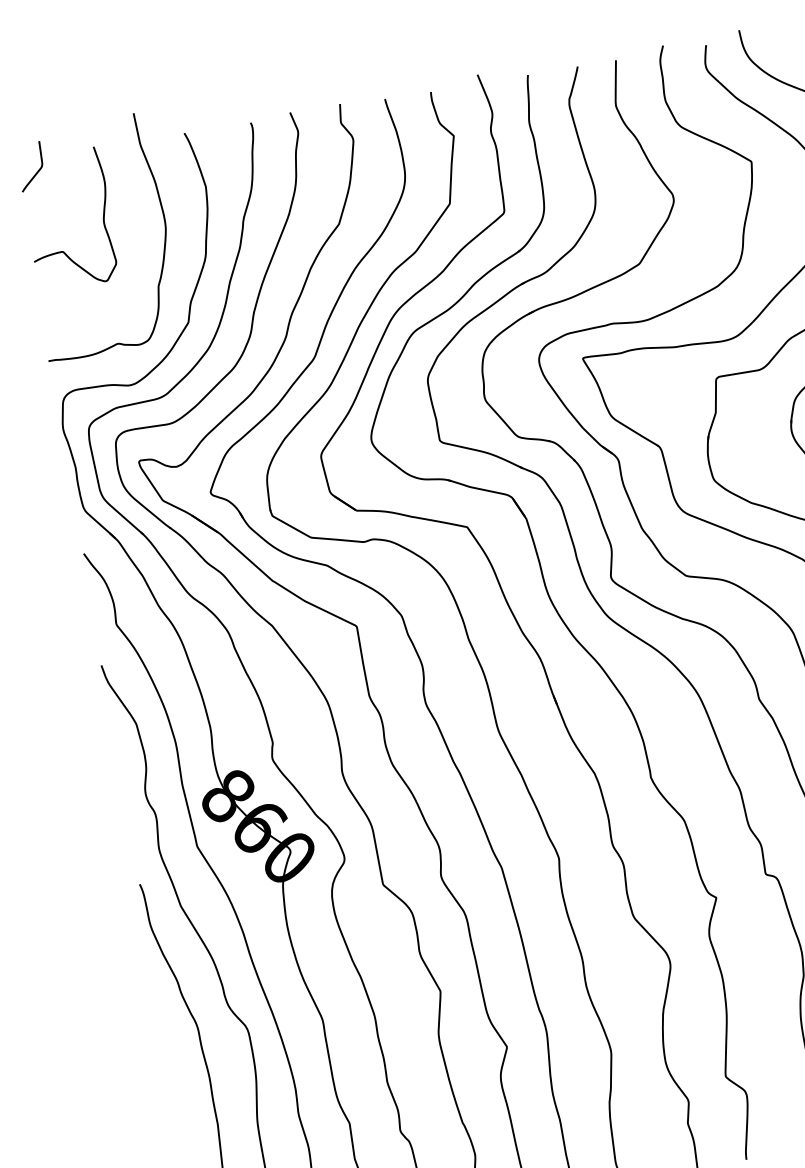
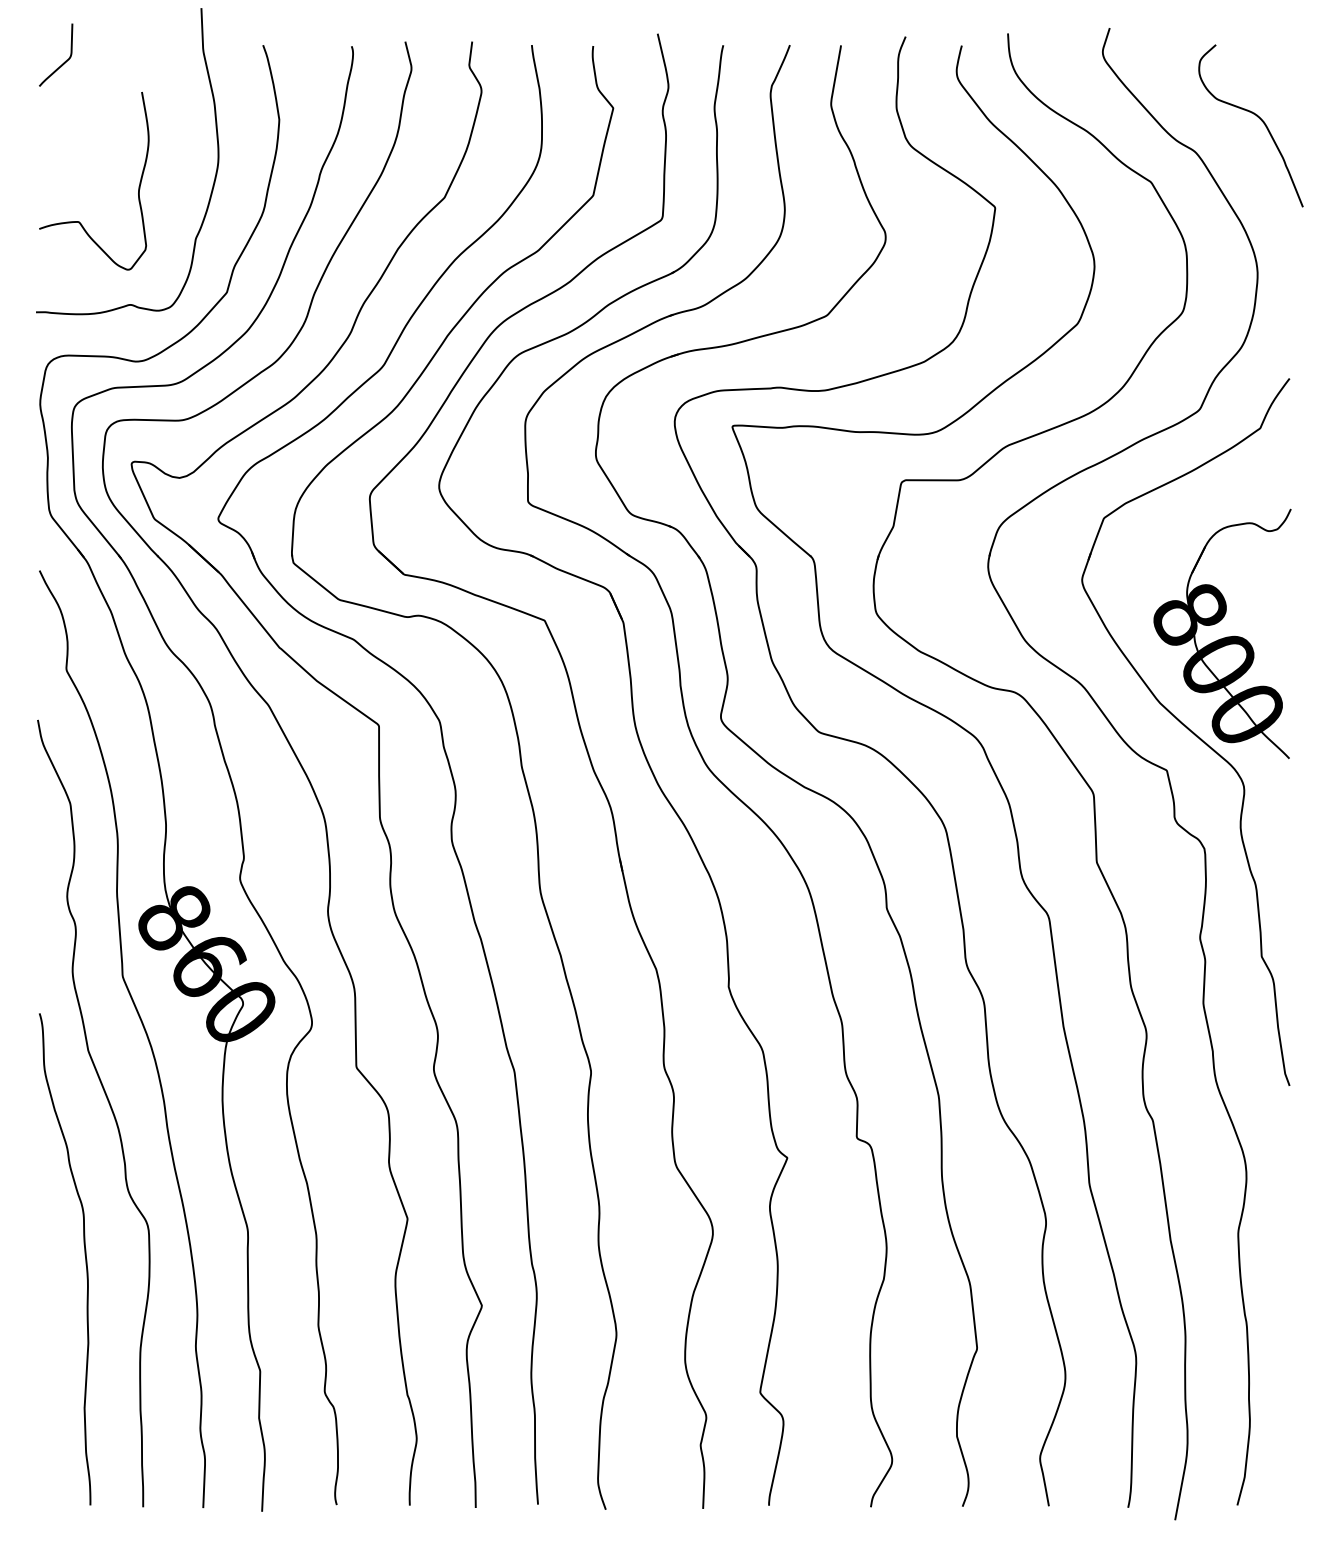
curve: (63, 251) -> (79, 221), moved

